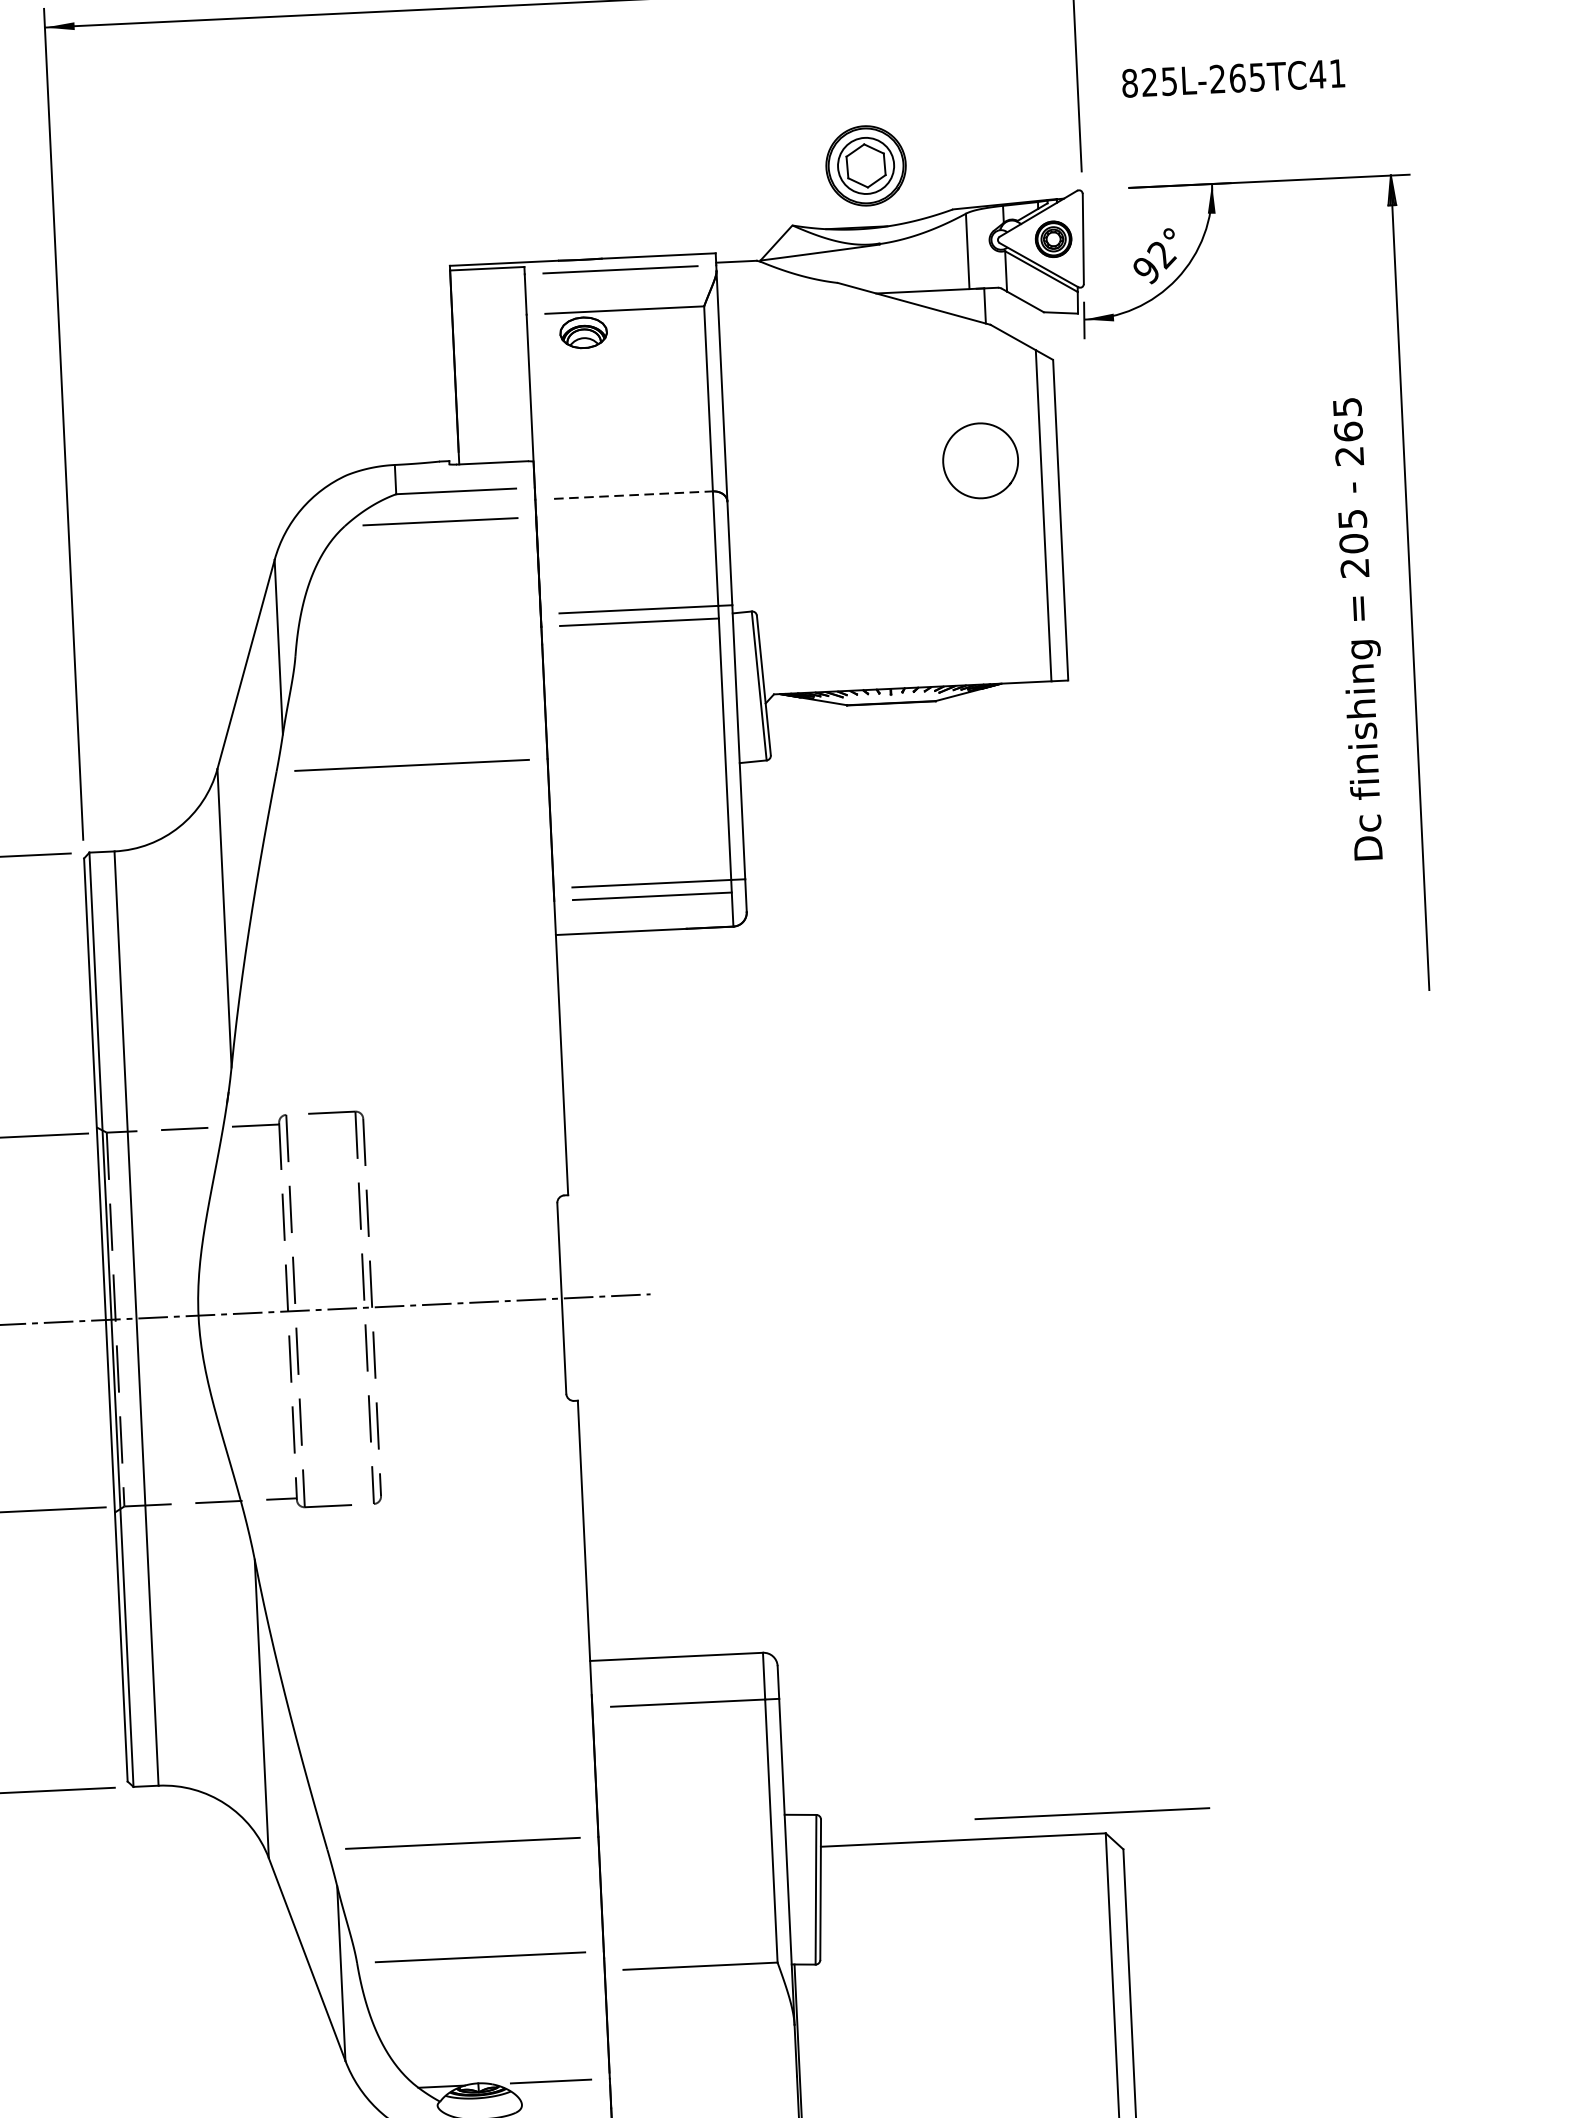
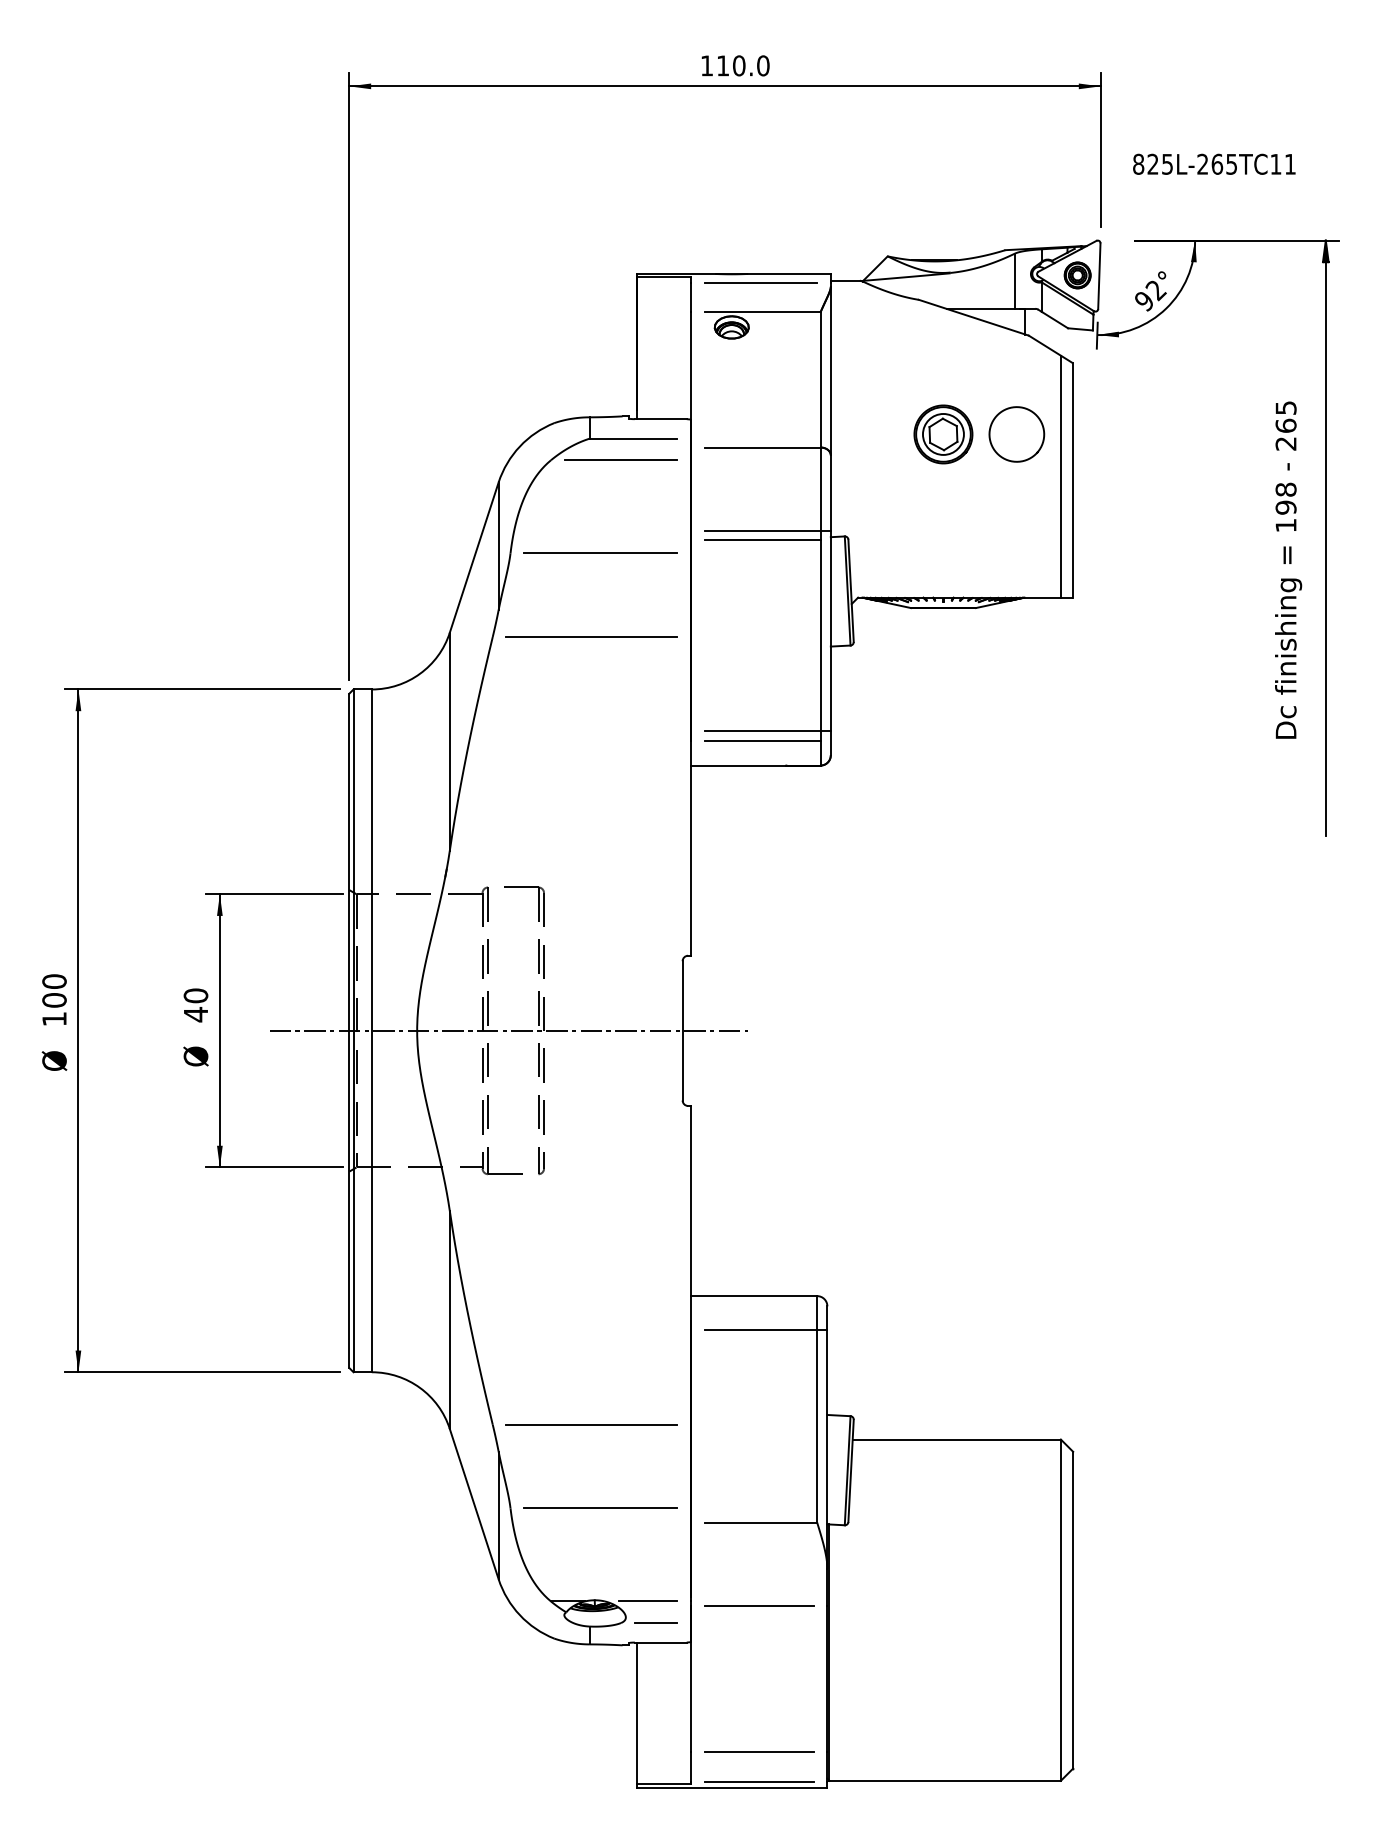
text: (1317, 74) -> (1275, 164), 825L-265TC41 -> 825L-265TC11
part: (866, 165) -> (943, 434), moved
line: (634, 495) -> (763, 447), dashed -> solid
text: (1352, 543) -> (1285, 507), 205 -> 198
line: (418, 650) -> (600, 553), added
line: (1091, 1813) -> (1051, 1424), removed
line: (704, 2079) -> (759, 1605), added
line: (562, 2111) -> (655, 1623), added

